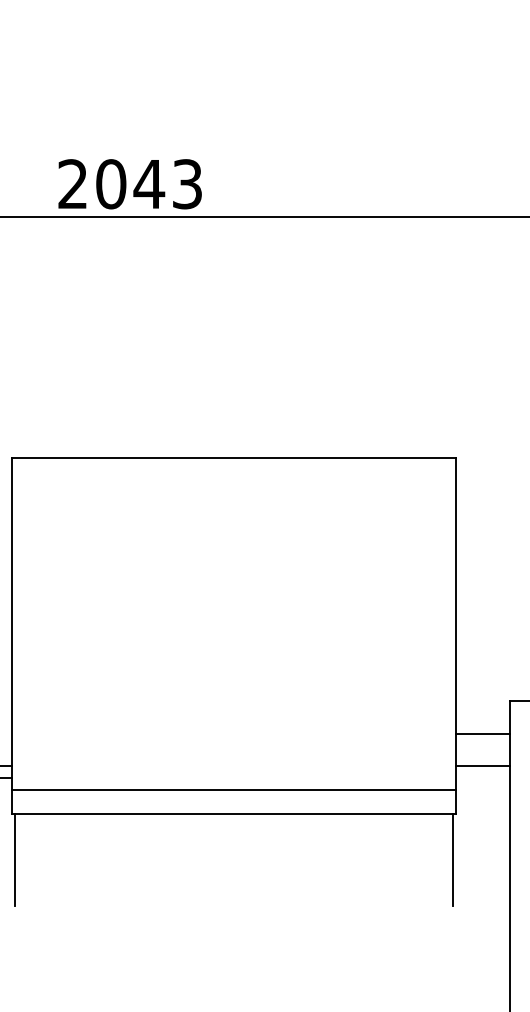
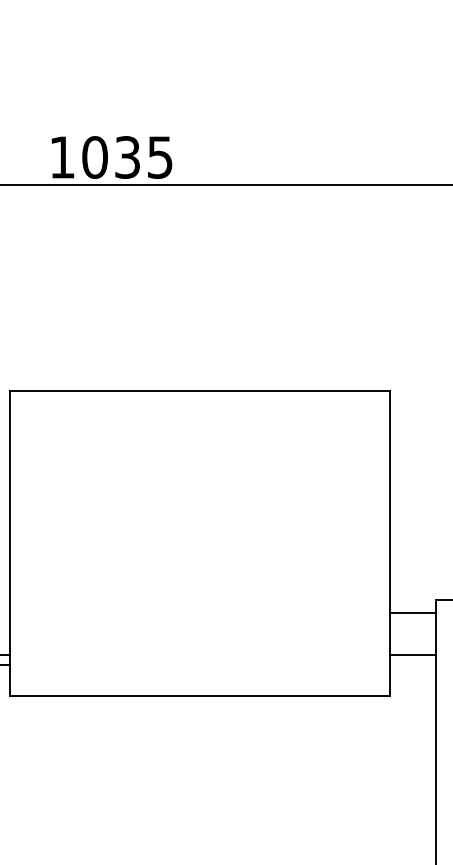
text: (130, 184) -> (111, 157), 2043 -> 1035
line: (482, 734) -> (412, 613), moved
line: (233, 790) -> (199, 675), removed
line: (15, 859) -> (13, 734), removed
line: (453, 859) -> (387, 734), removed

